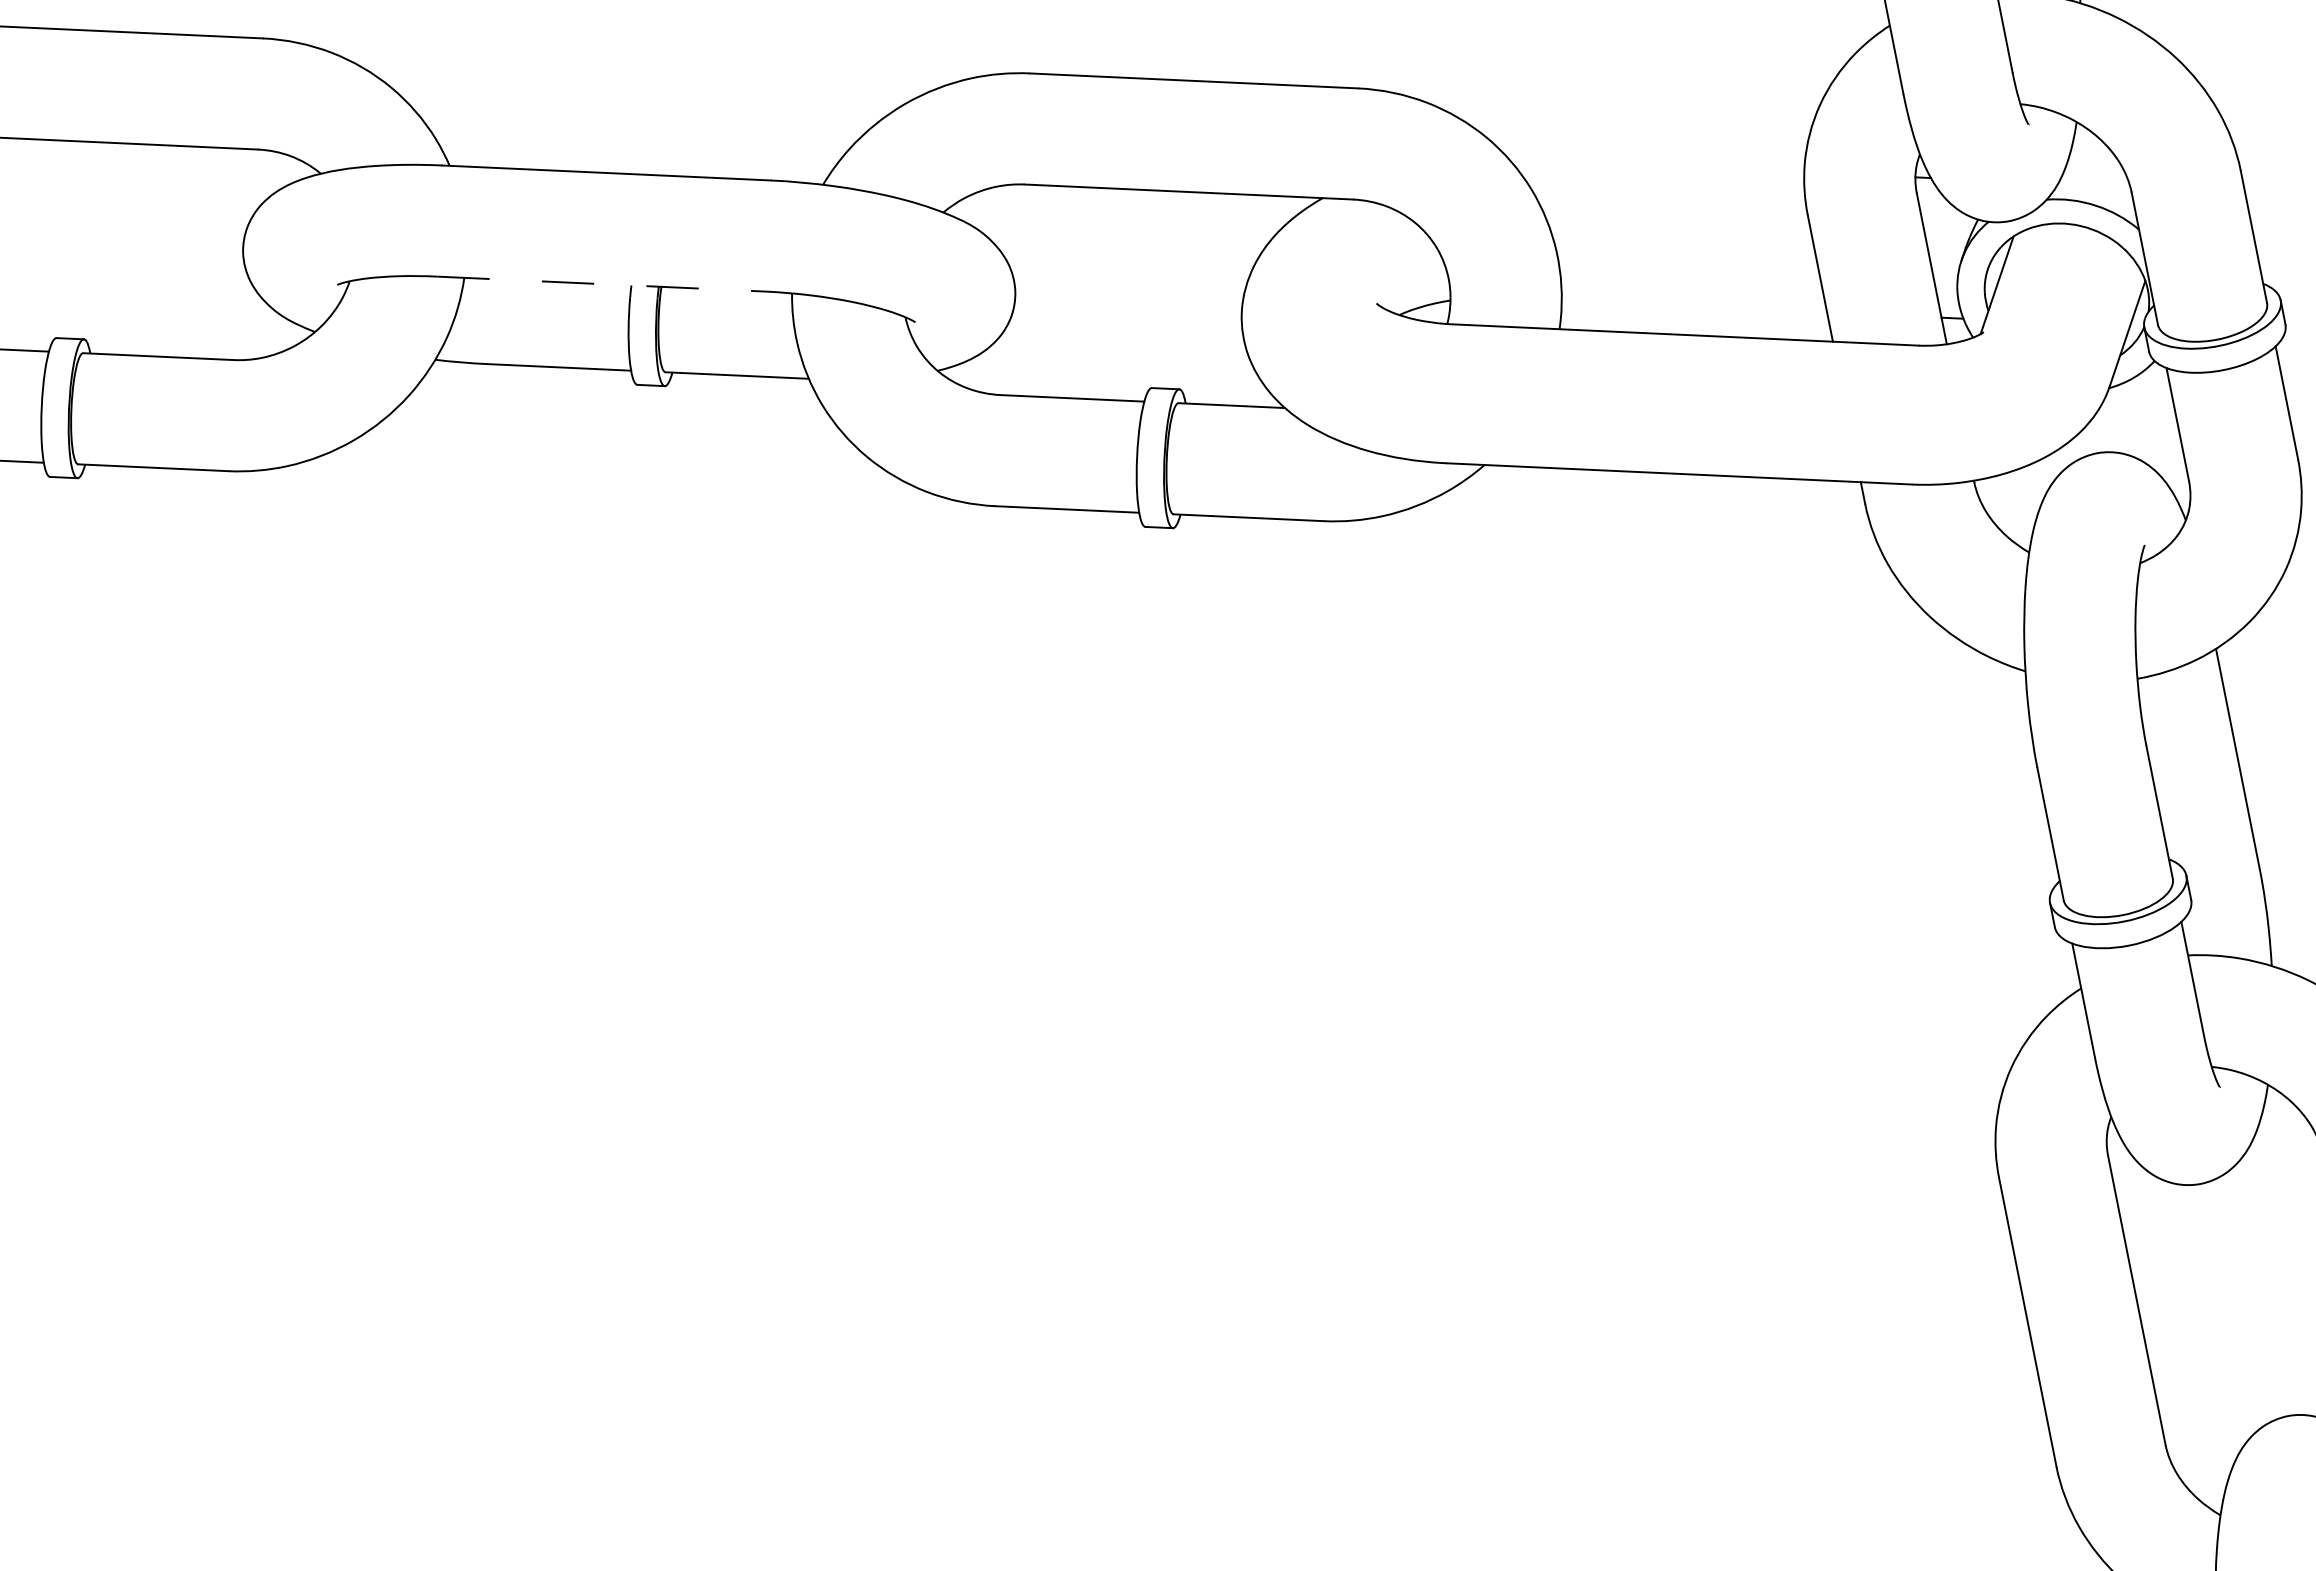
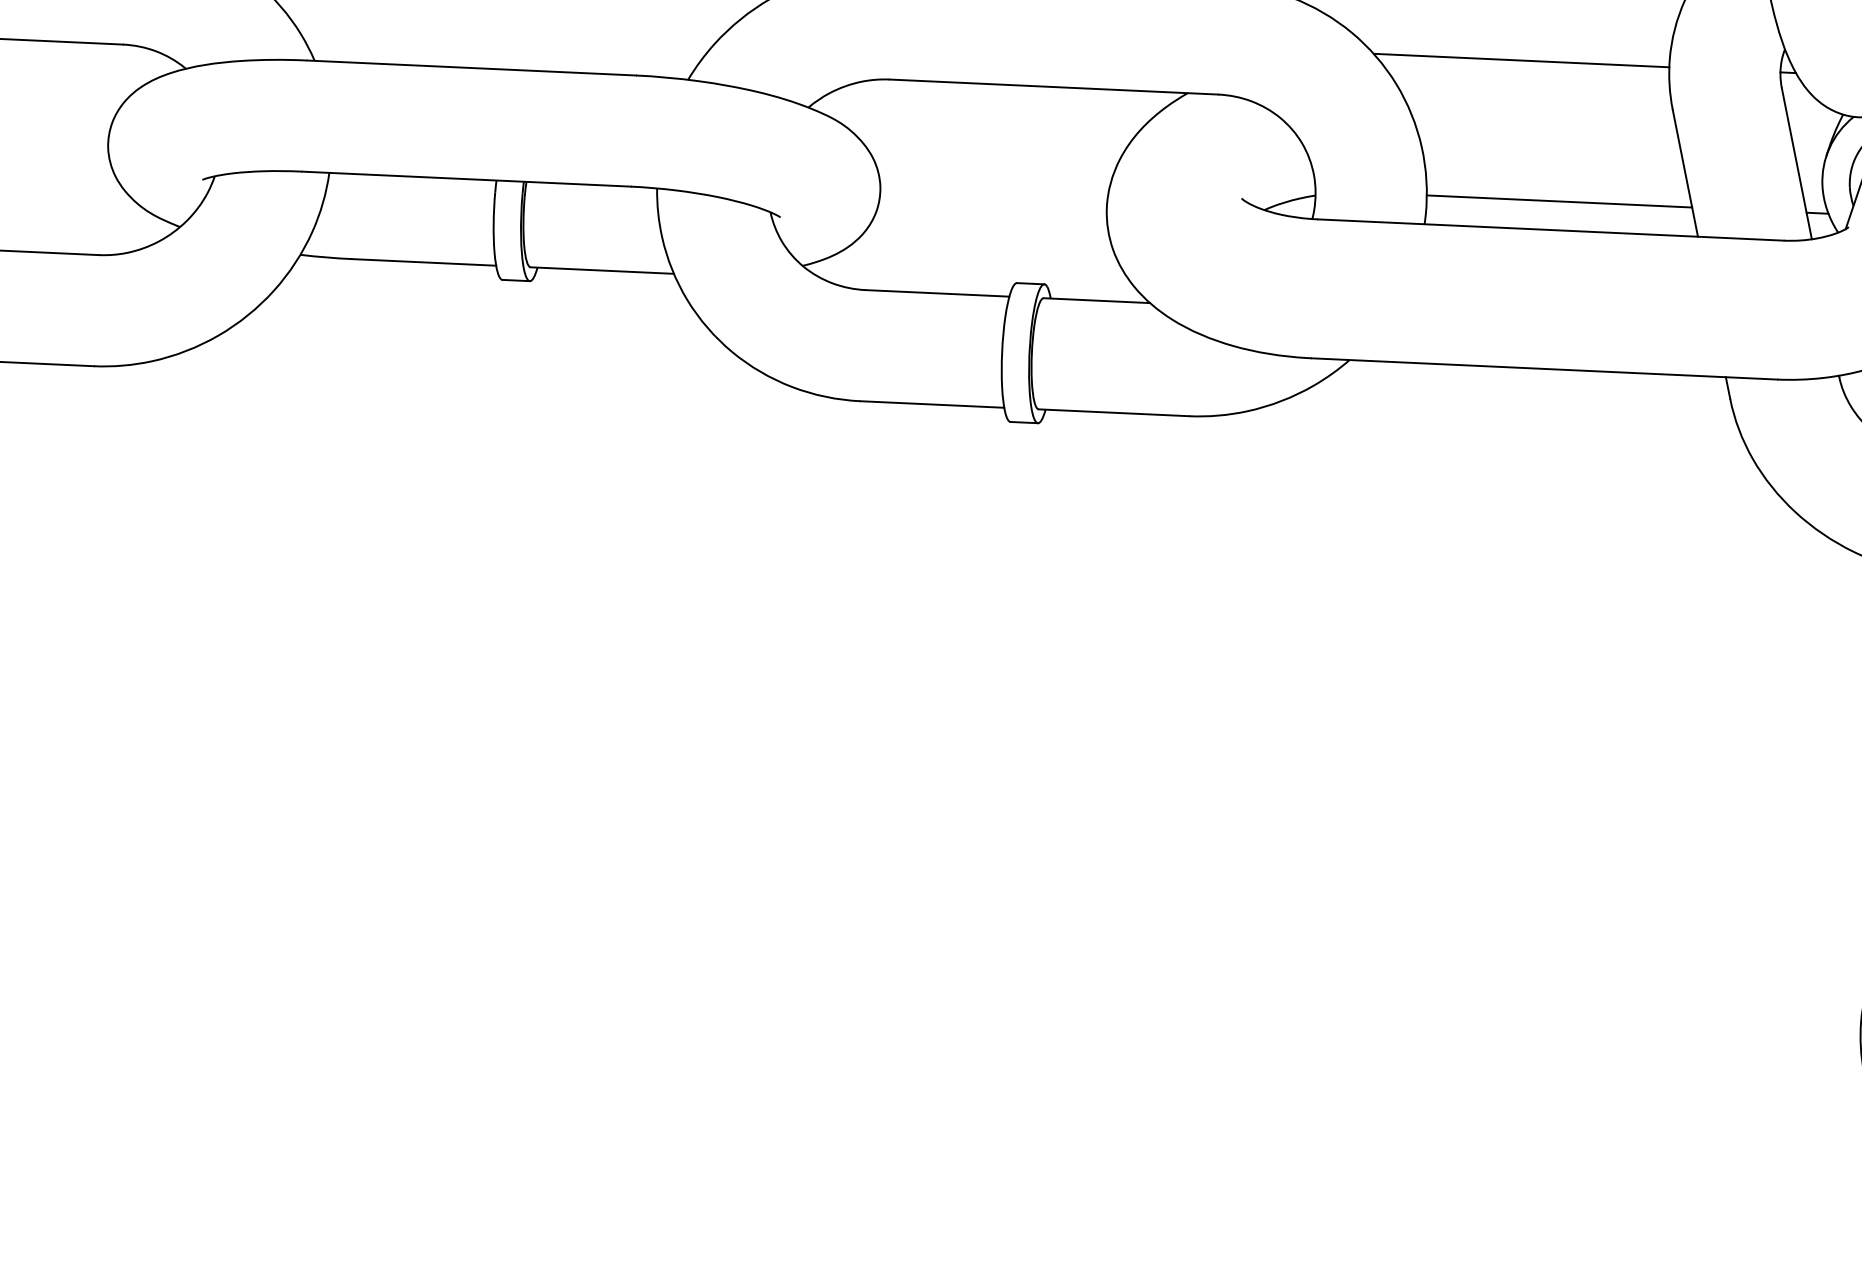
line: (1656, 165) -> (1521, 60), added
line: (602, 284) -> (467, 179), dashed -> solid
line: (1694, 306) -> (1559, 201), added

